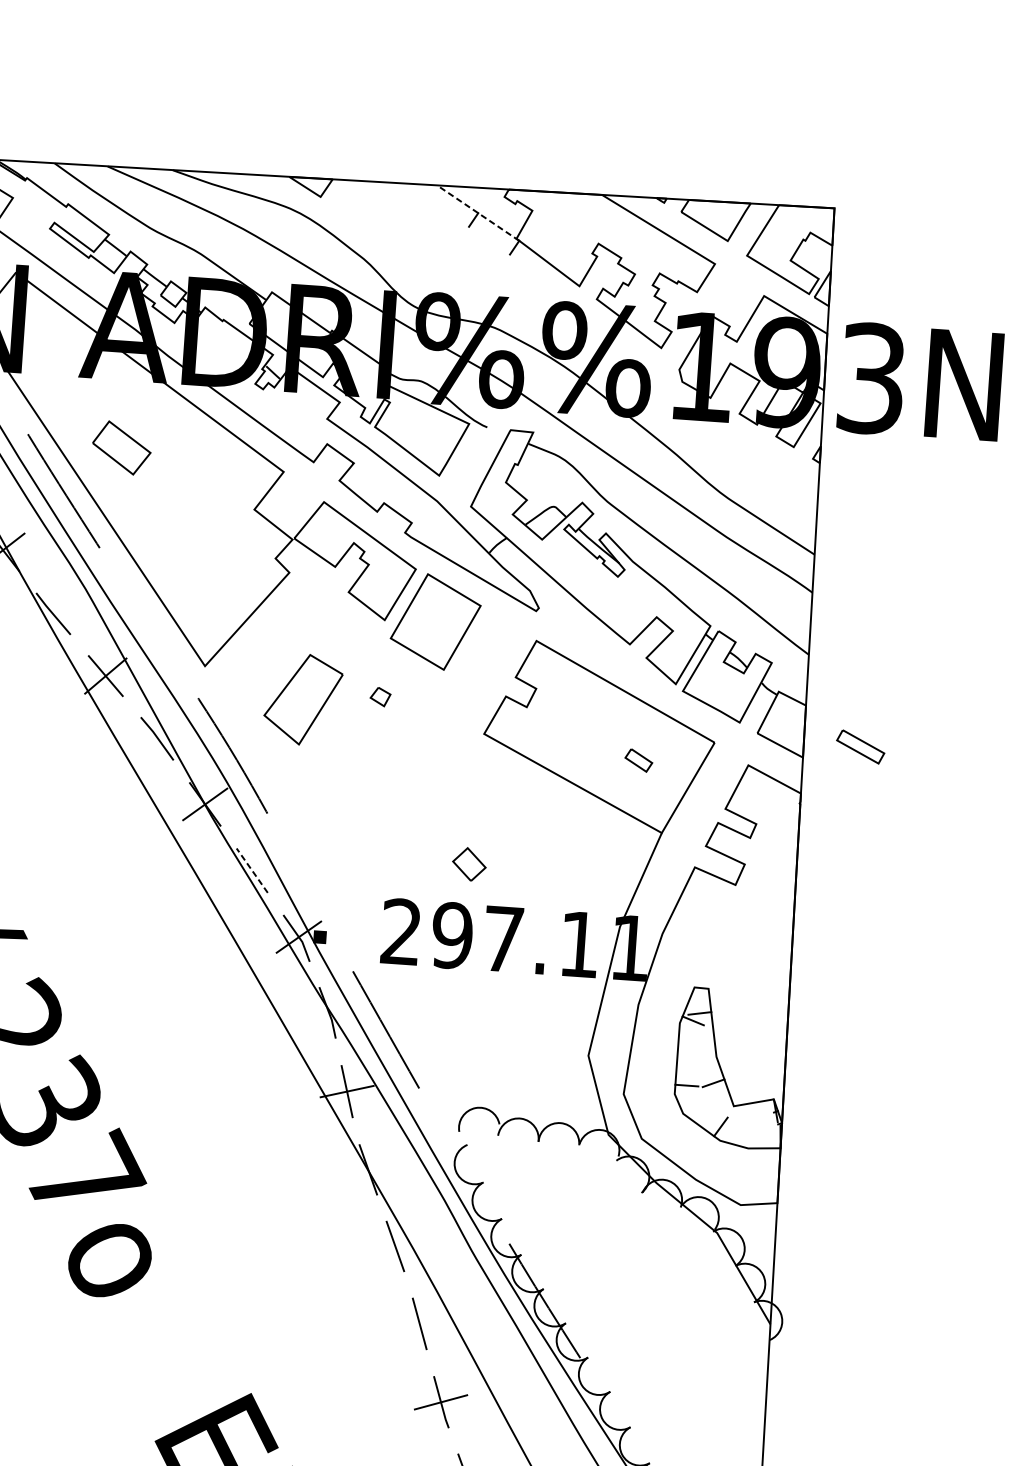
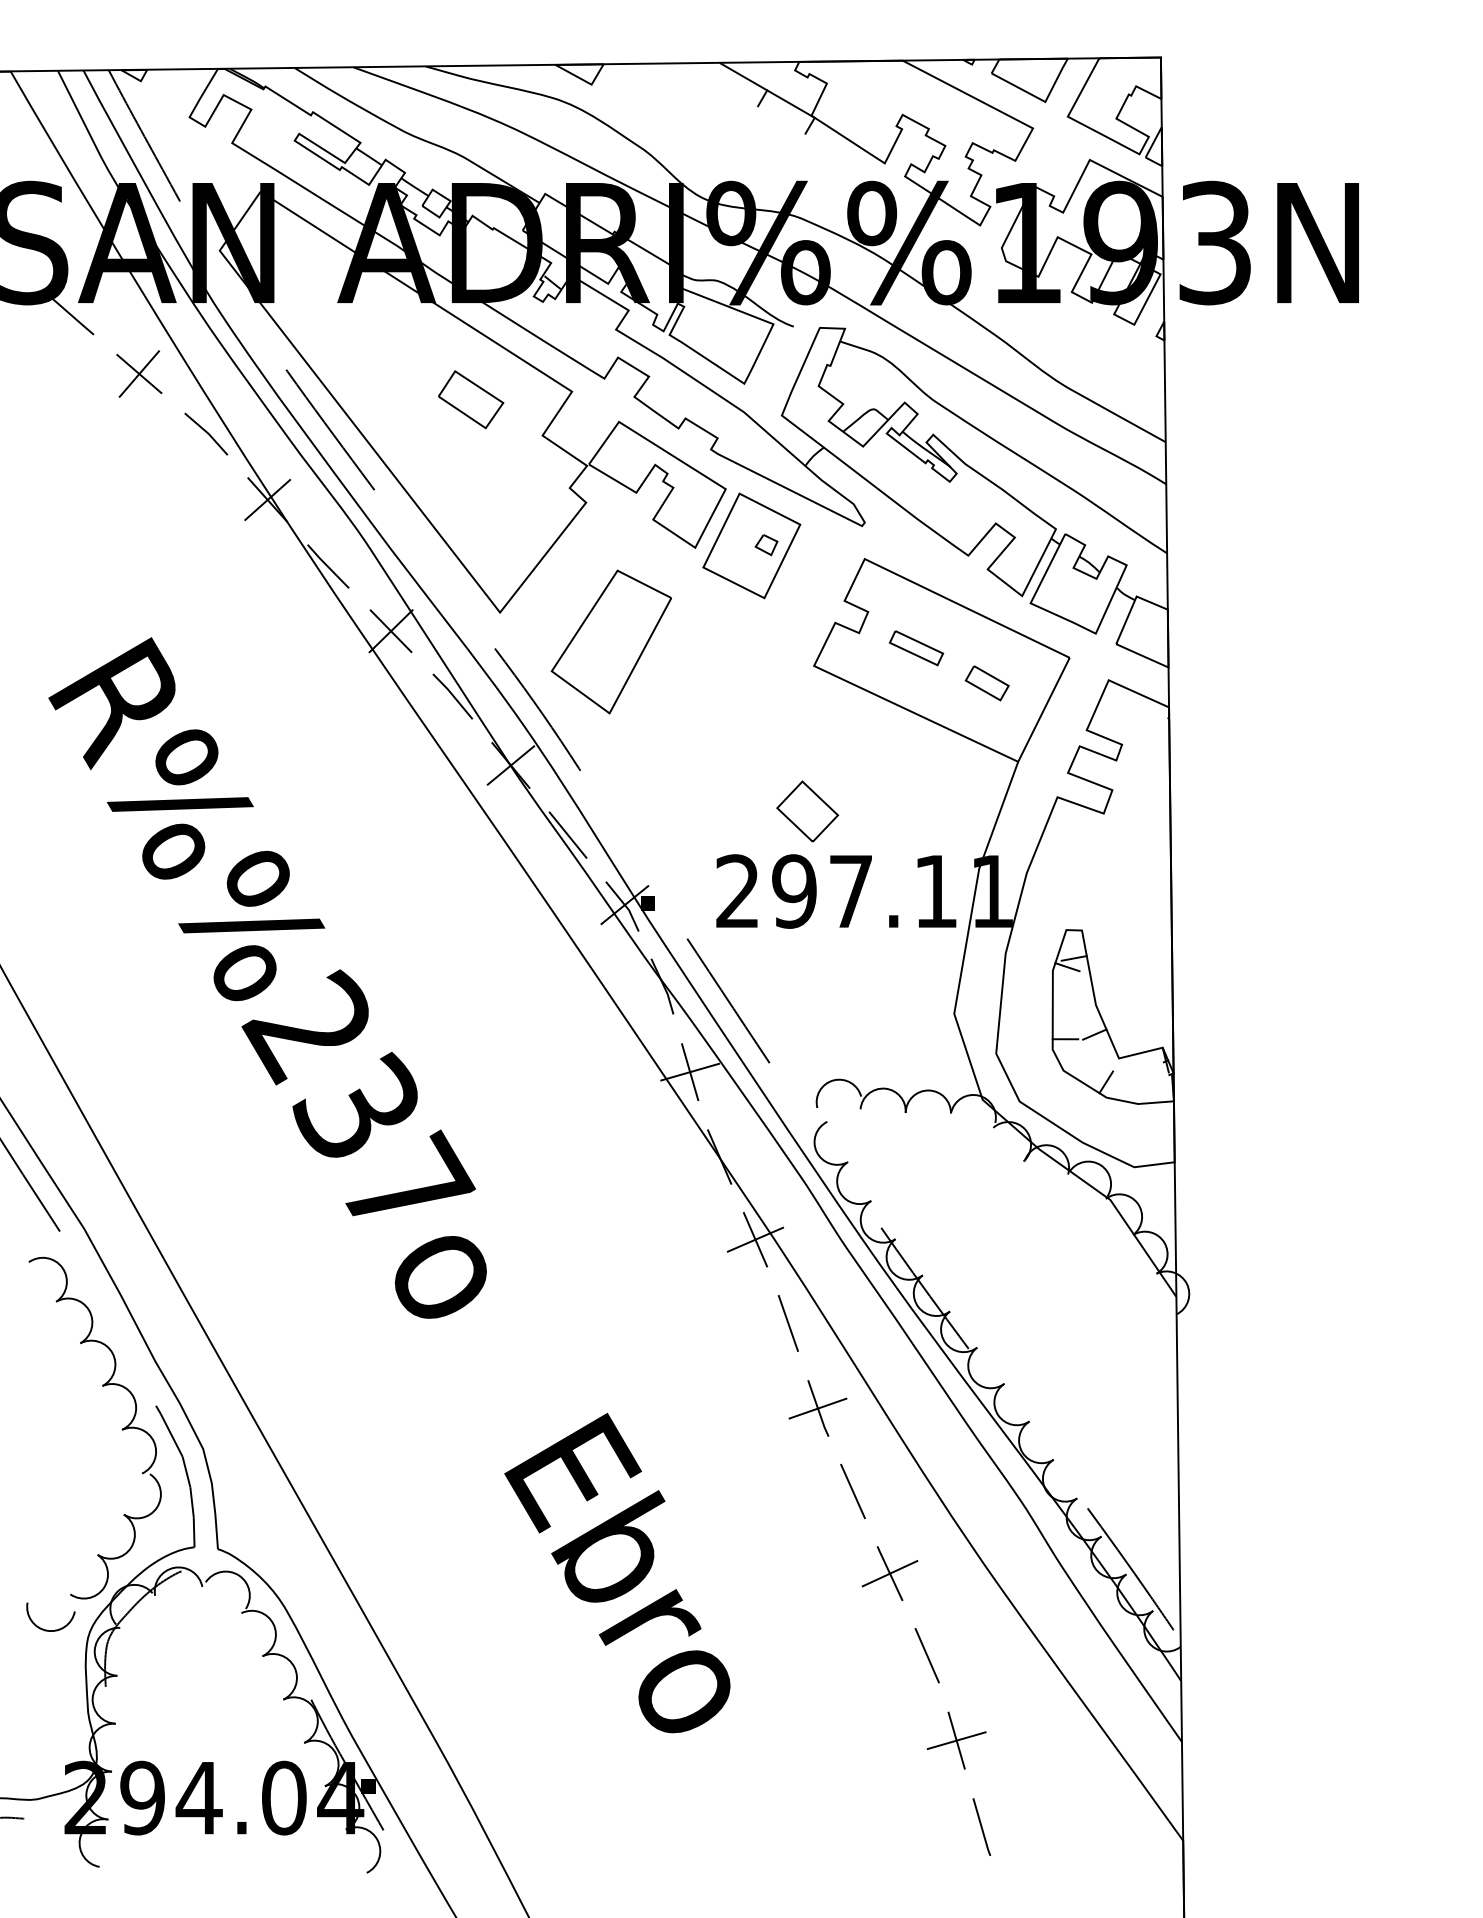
line: (478, 213) -> (767, 90), dashed -> solid
part: (122, 447) -> (471, 399), moved
part: (380, 697) -> (766, 545), moved
part: (302, 699) -> (610, 641), size x1.43
part: (860, 747) -> (916, 648), moved
part: (638, 760) -> (986, 683), size x1.43
part: (469, 864) -> (807, 811), size x1.67
line: (251, 870) -> (567, 834), dashed -> solid
line: (395, 1246) -> (755, 1239), added

